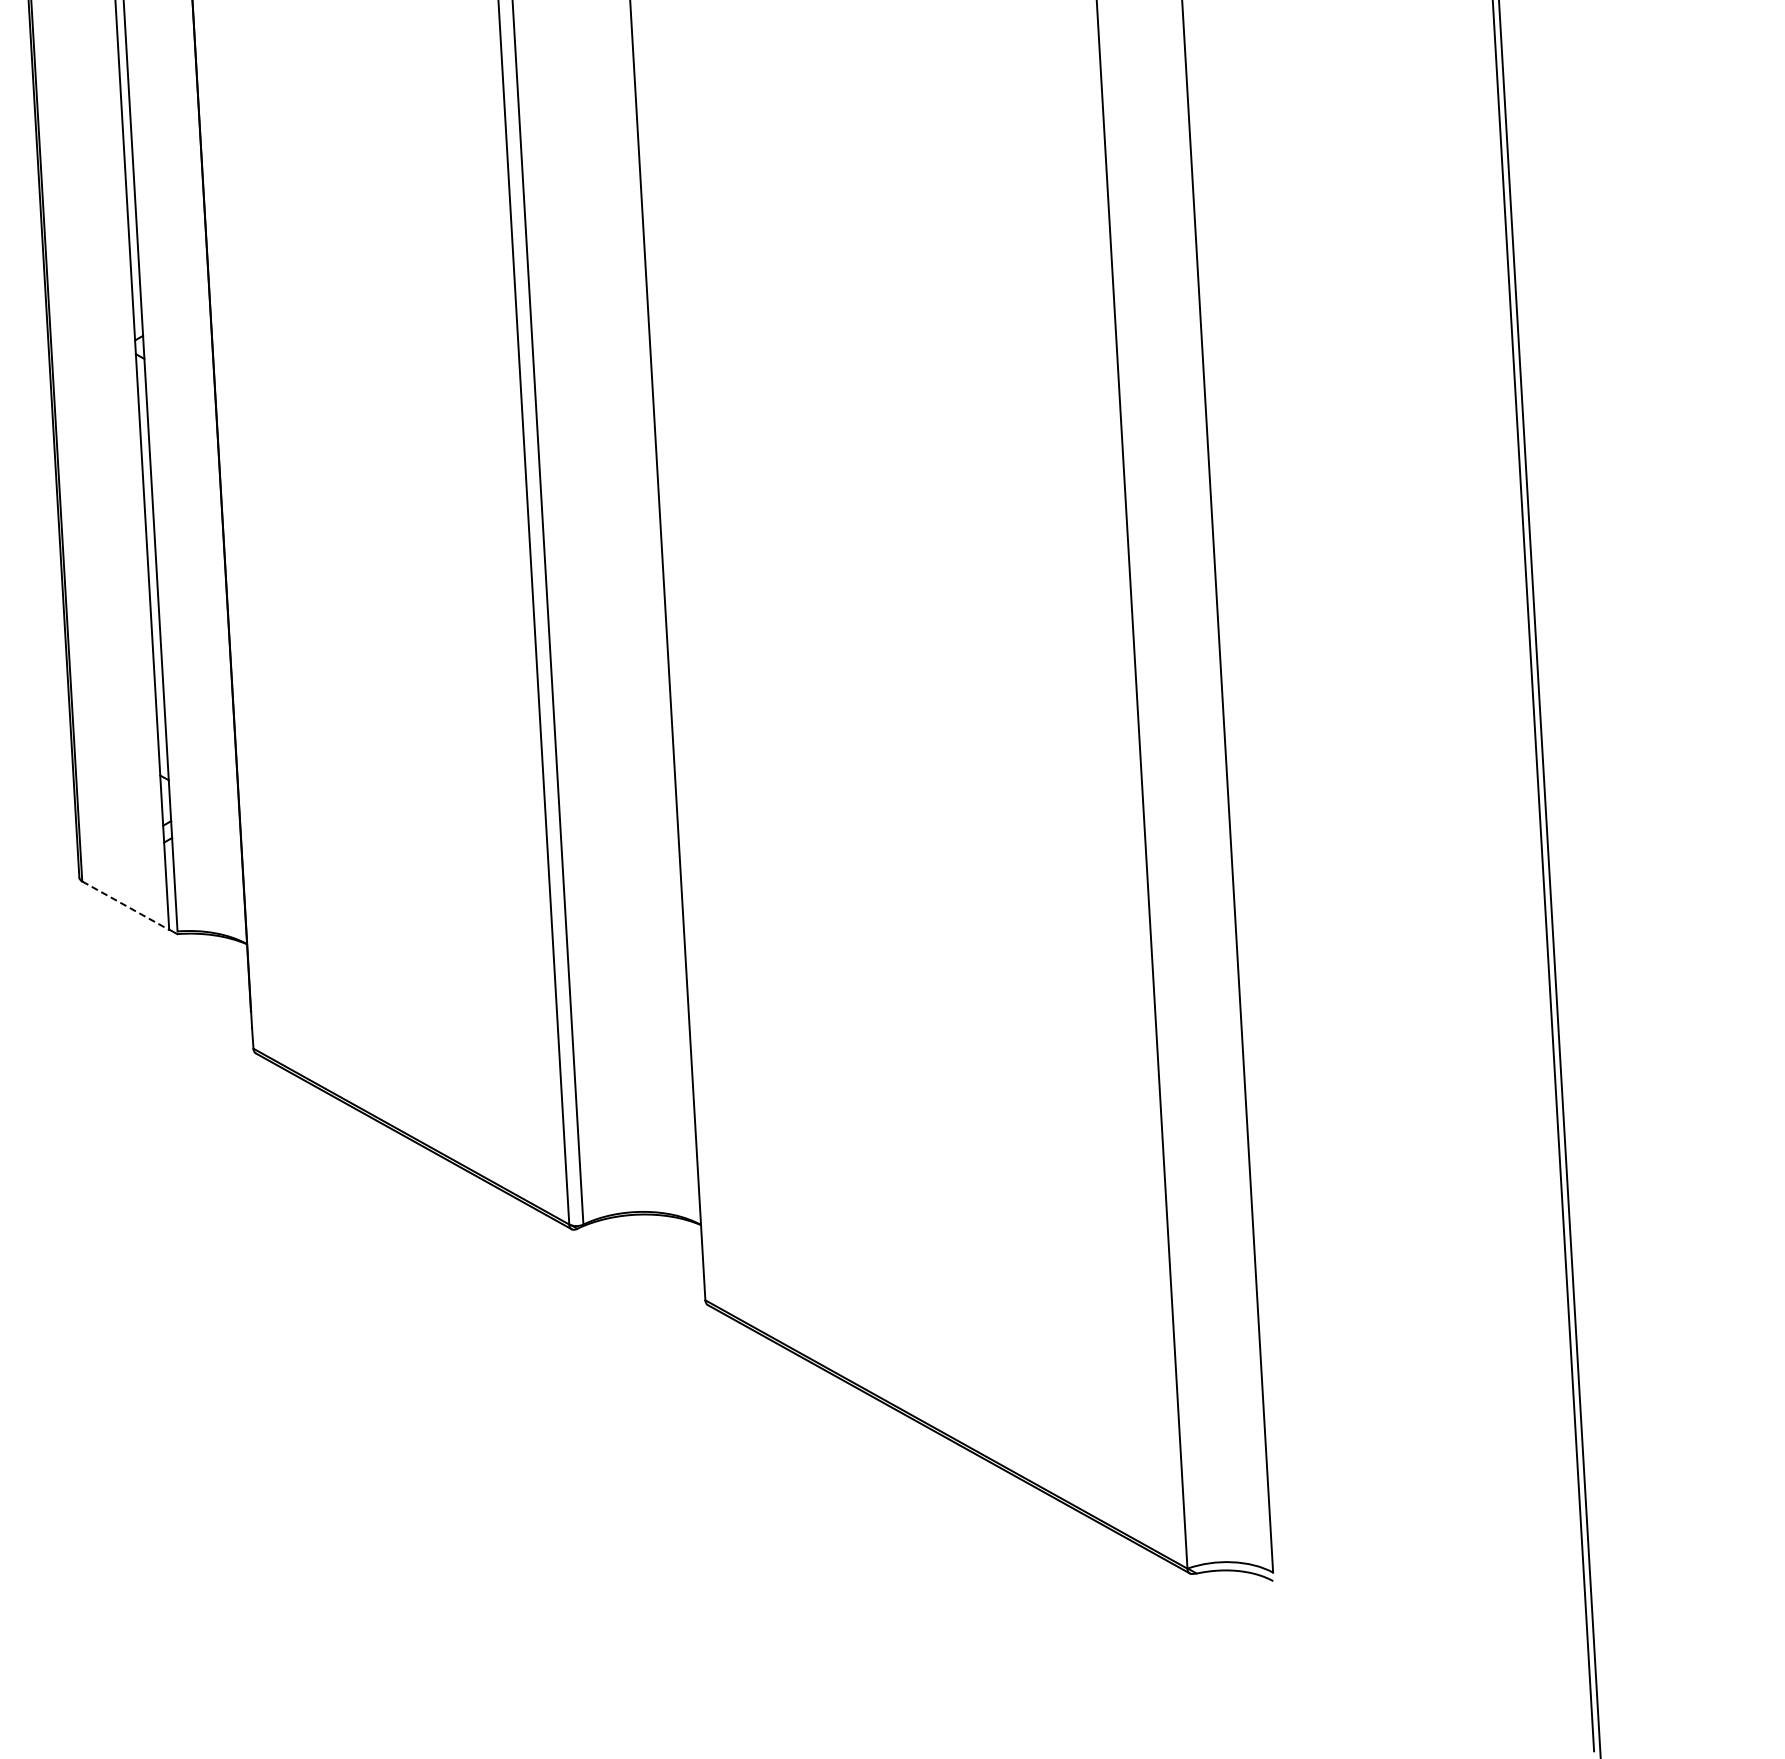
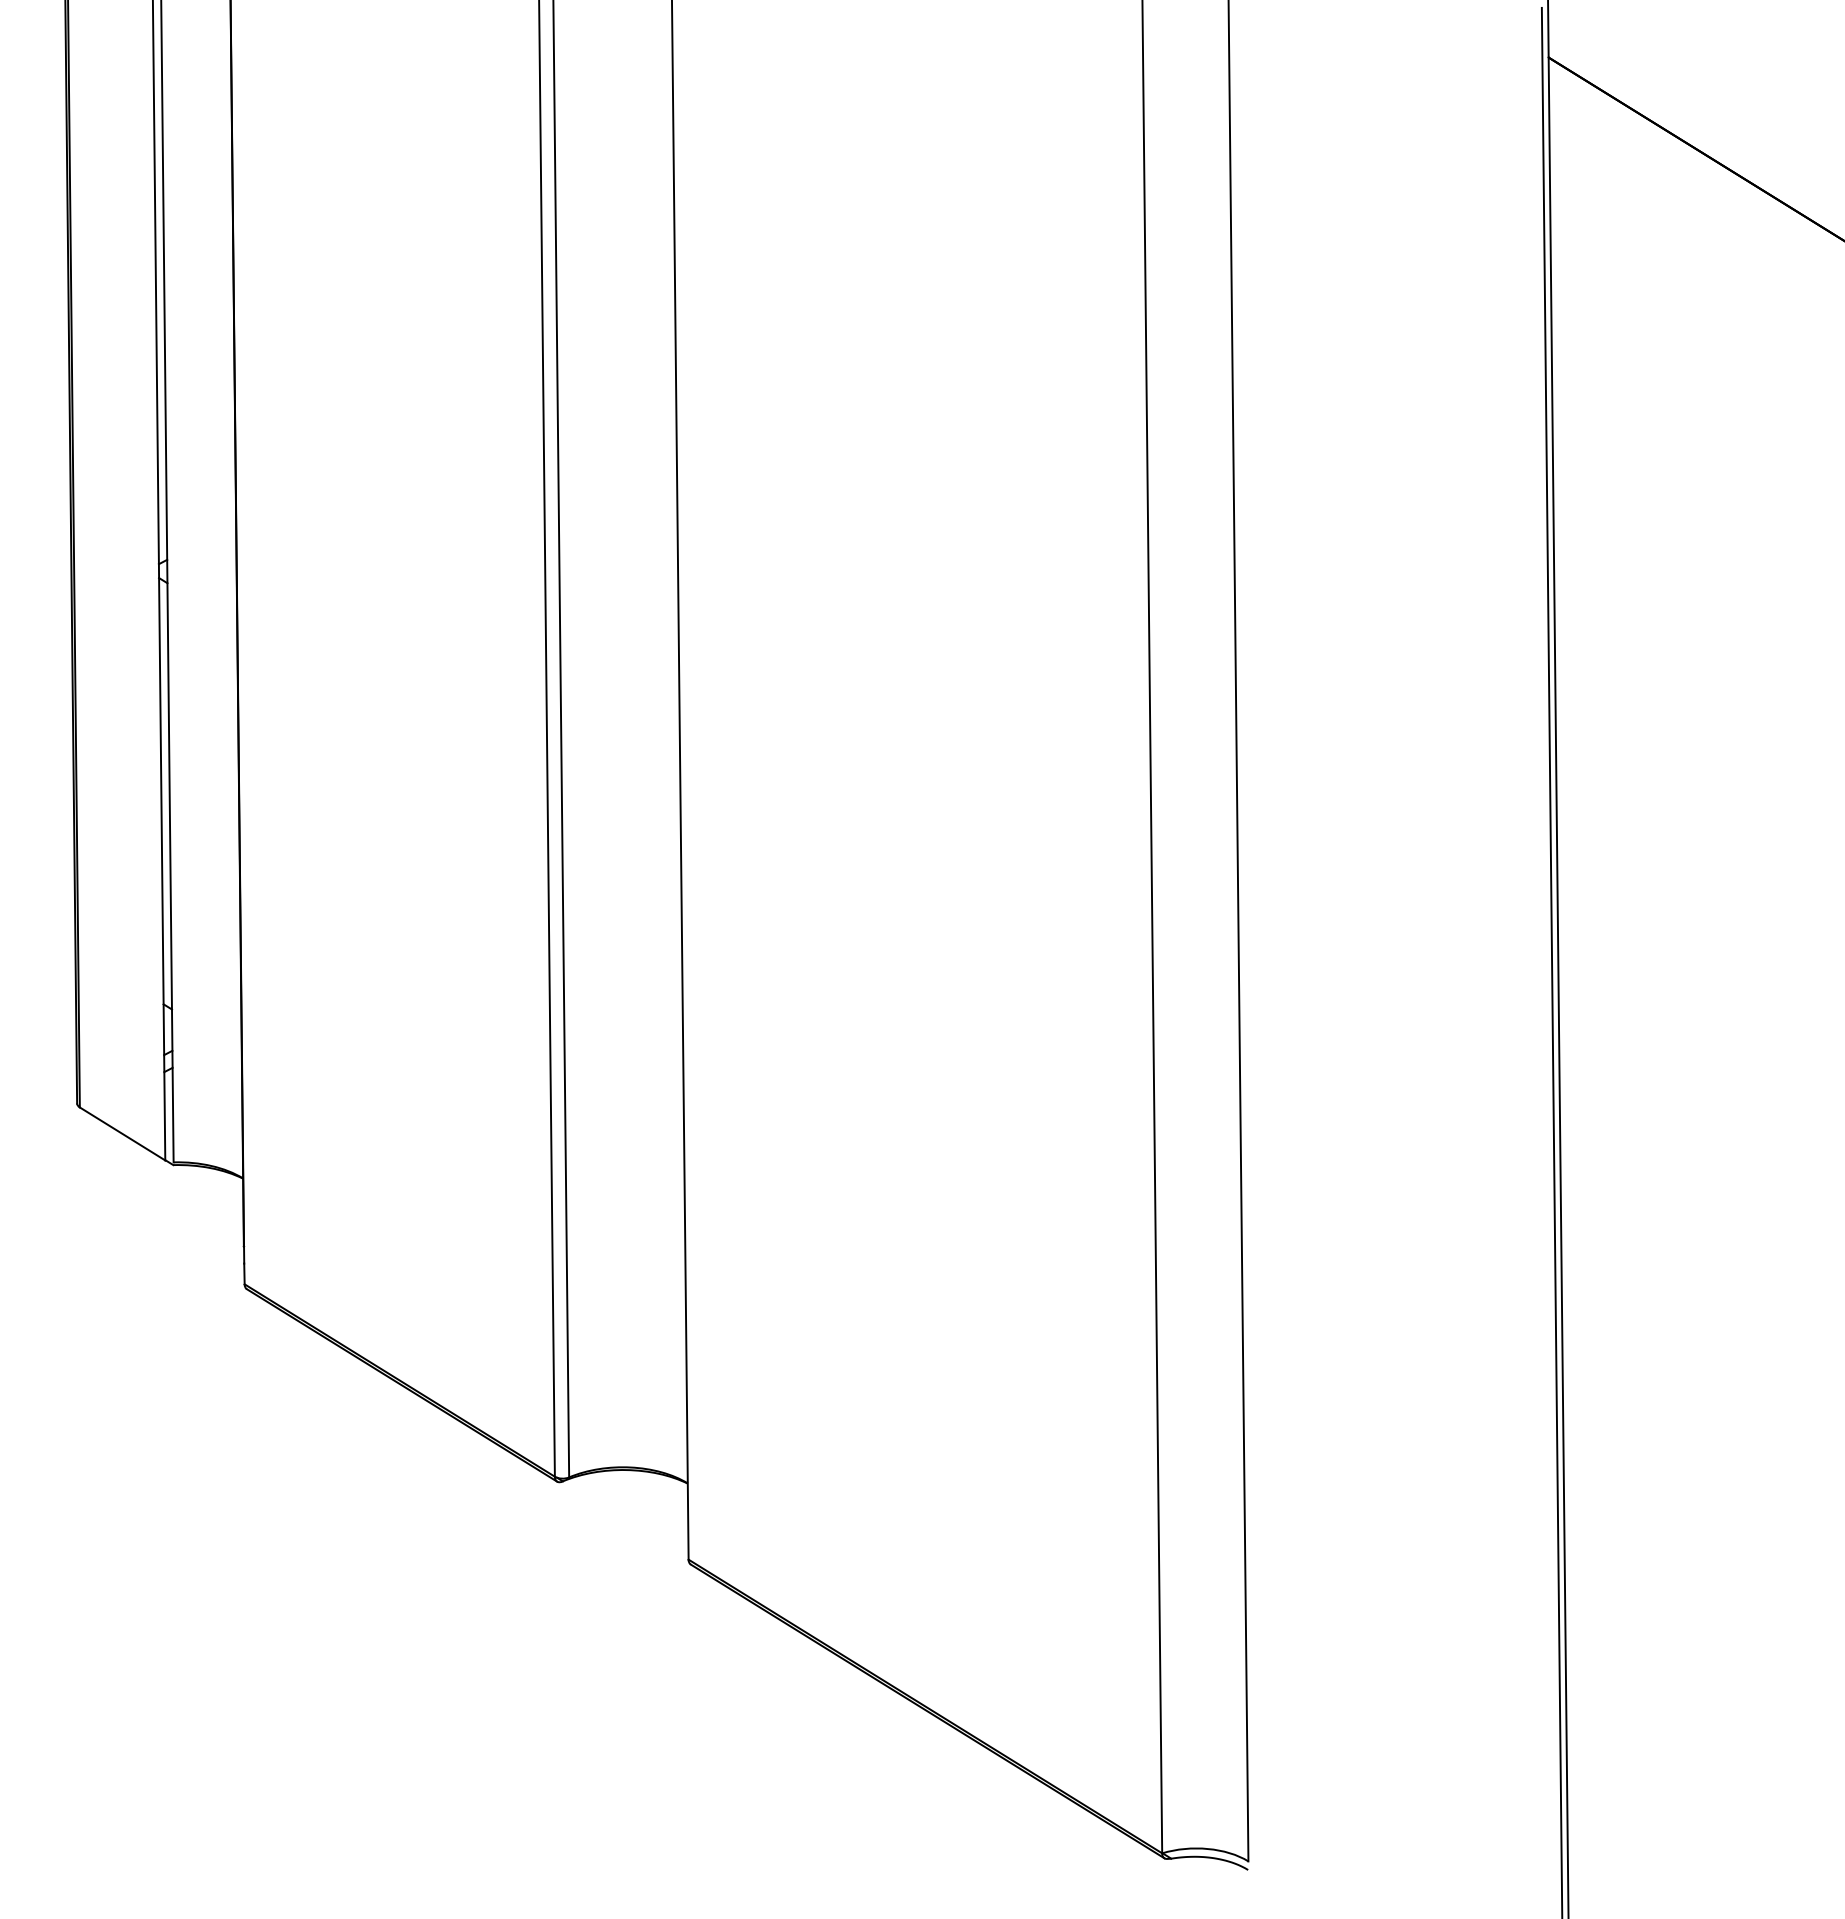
line: (126, 906) -> (123, 1134), dashed -> solid

